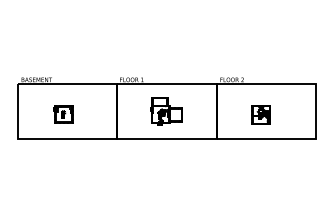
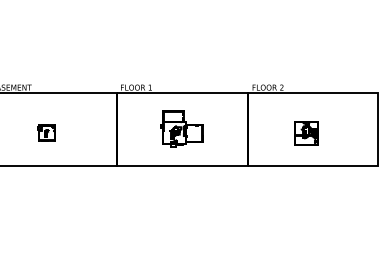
part: (63, 114) -> (46, 133), size x0.7

